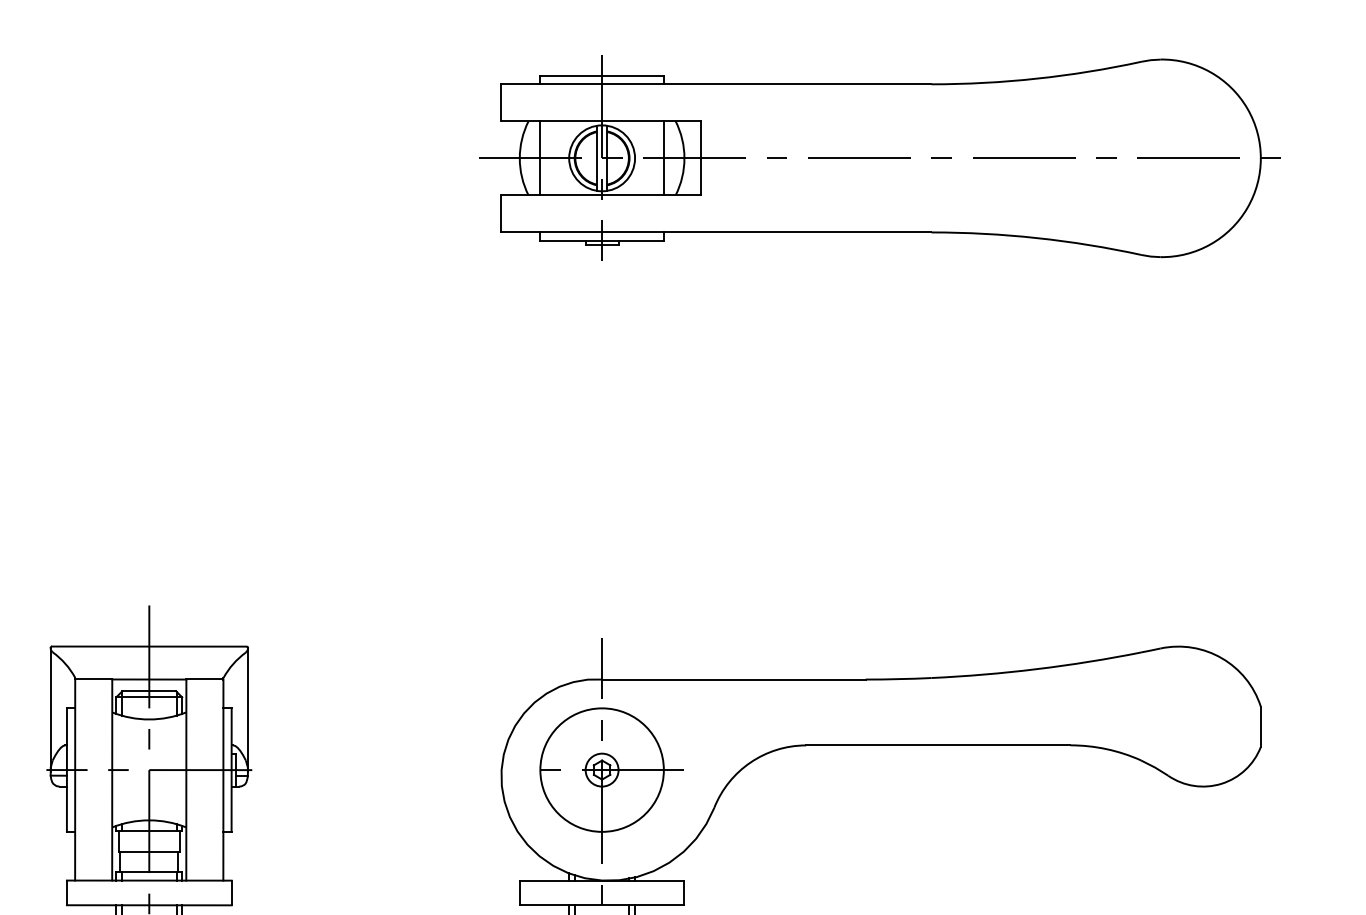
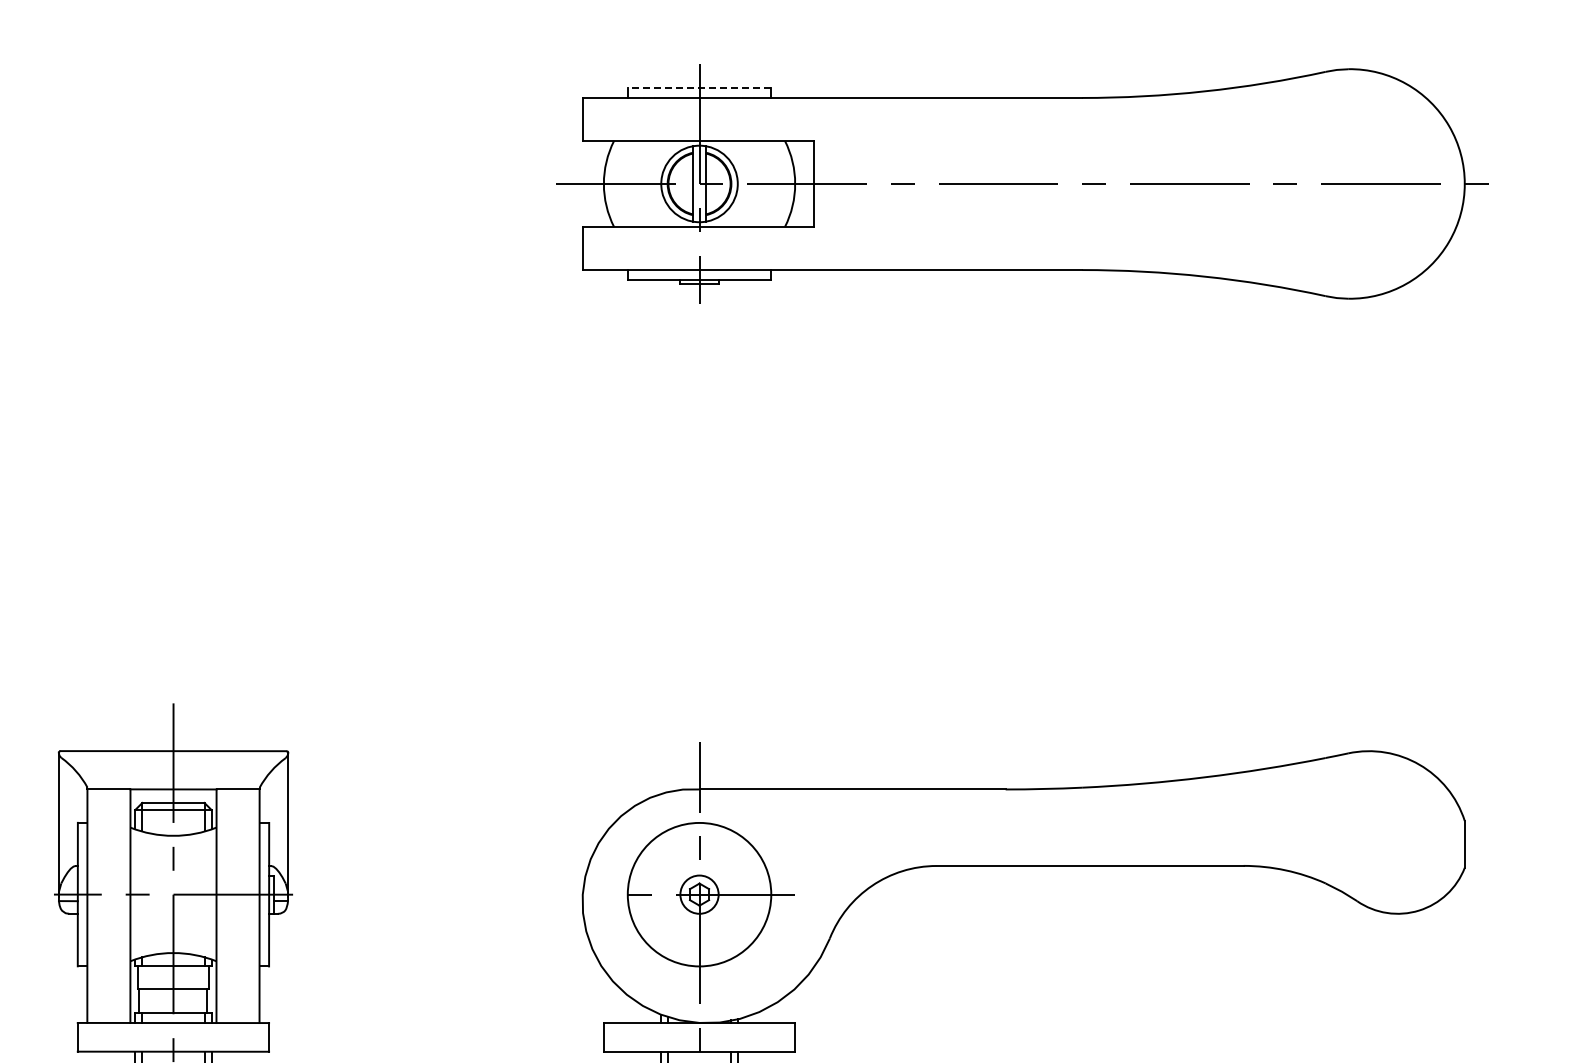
line: (602, 76) -> (699, 88), solid -> dashed
line: (540, 157) -> (627, 183), removed
line: (664, 157) -> (771, 183), removed

